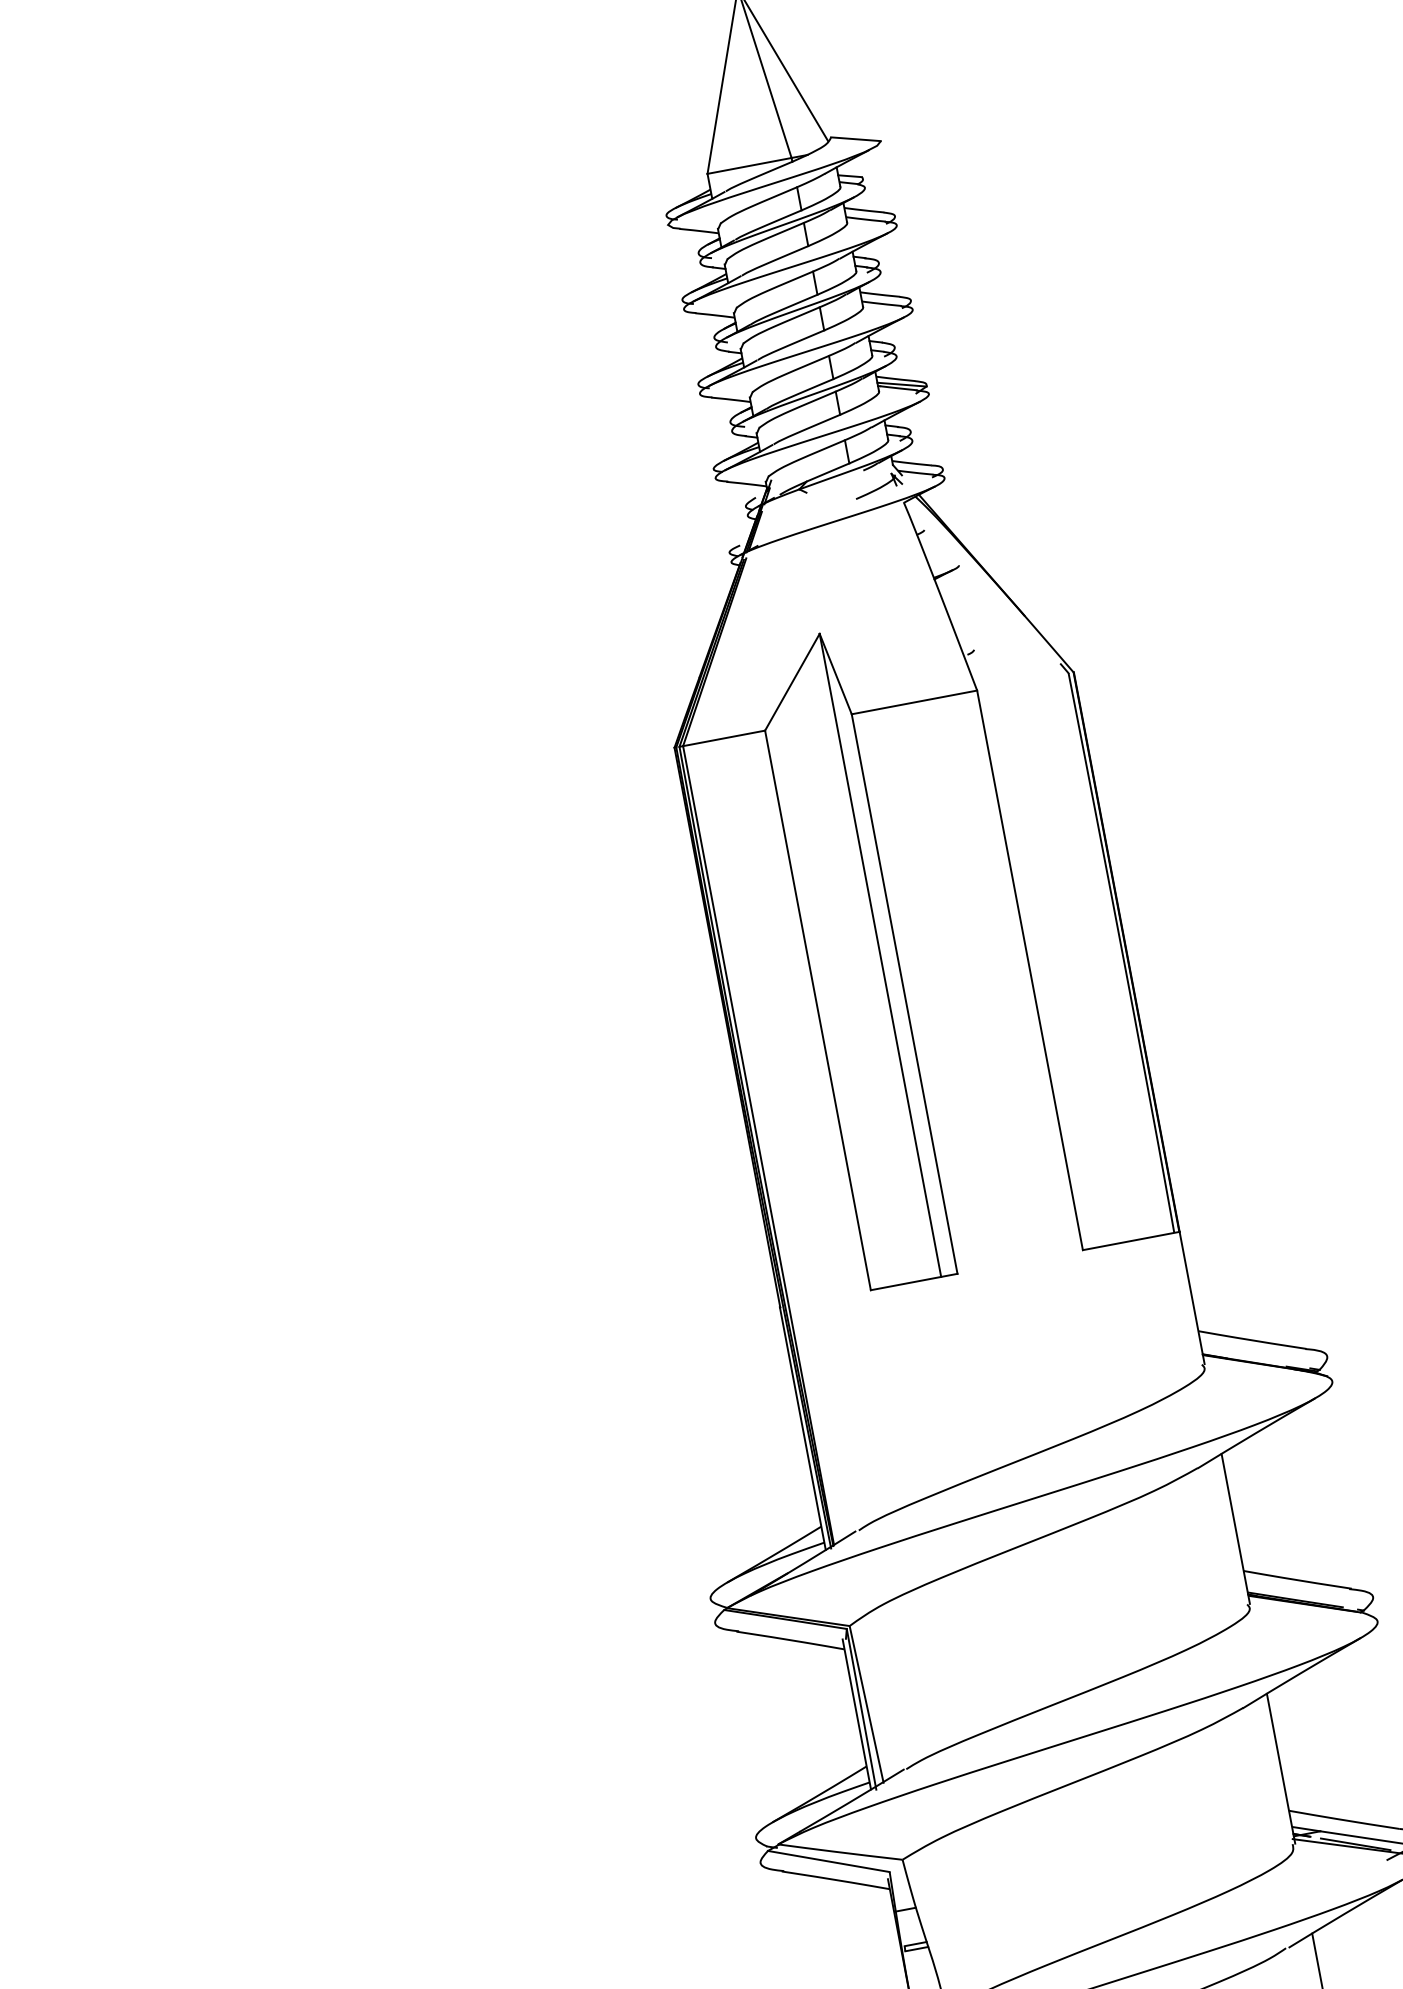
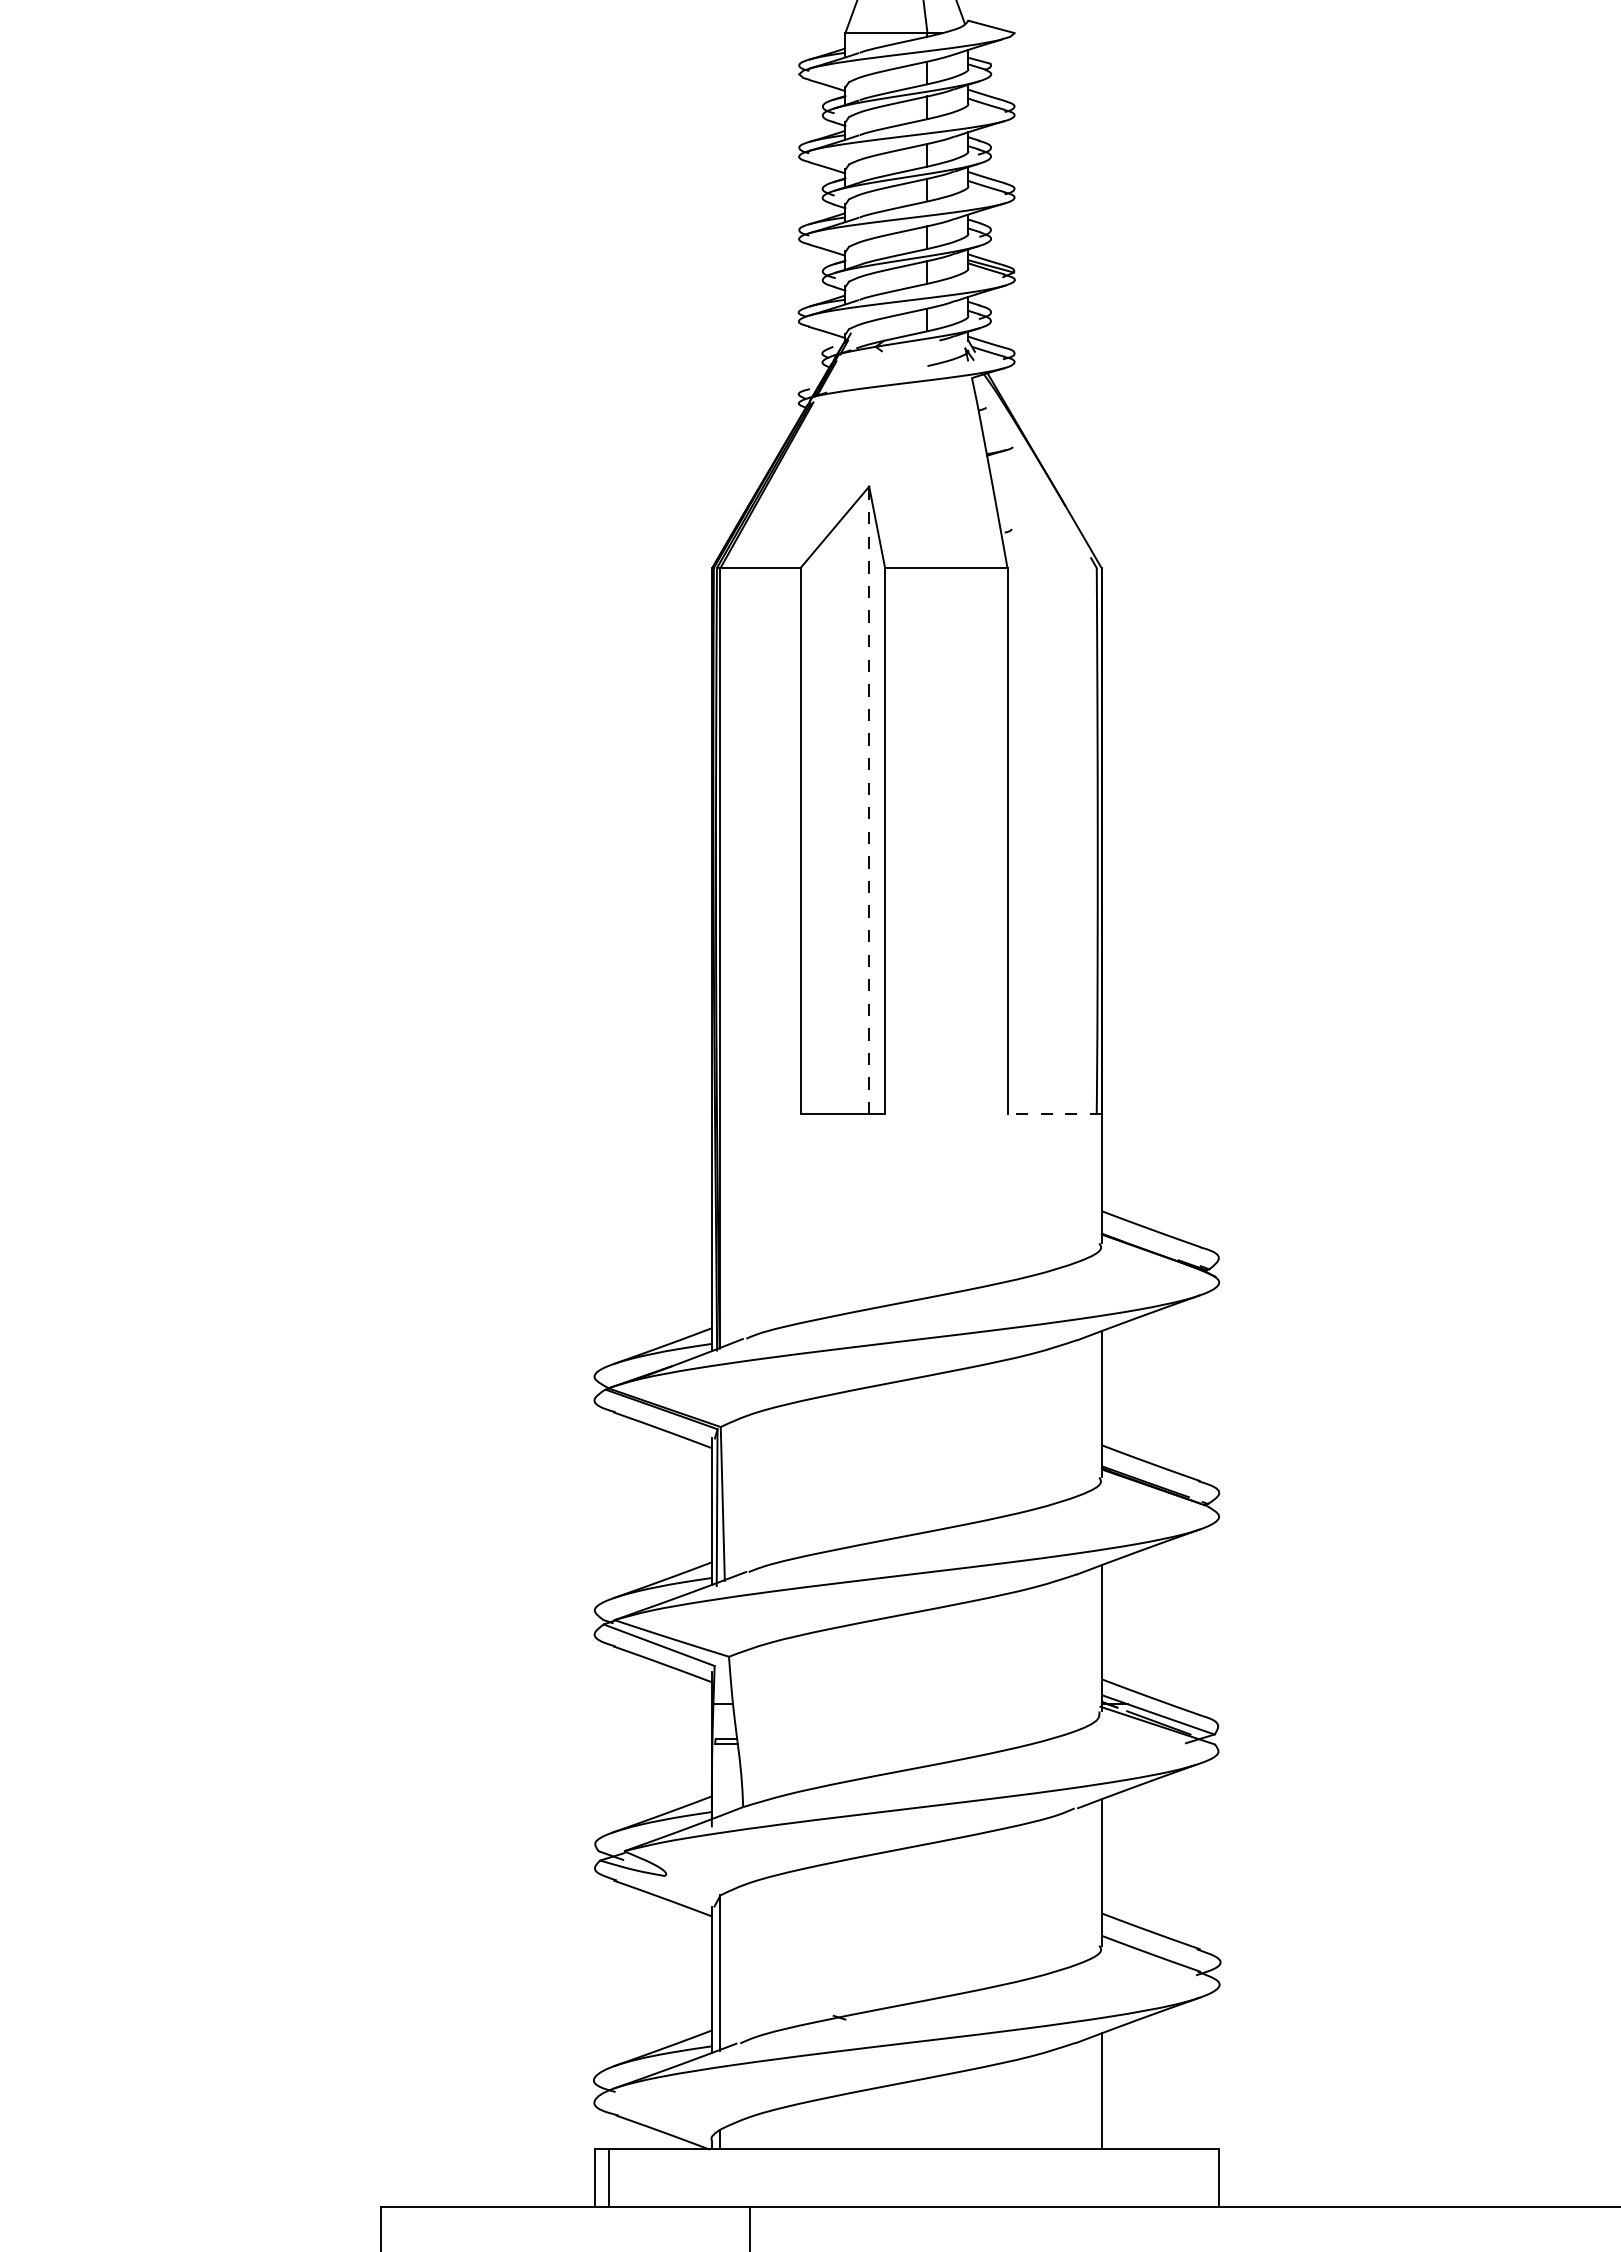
line: (880, 955) -> (869, 800), solid -> dashed
line: (1131, 1241) -> (1054, 1114), solid -> dashed

